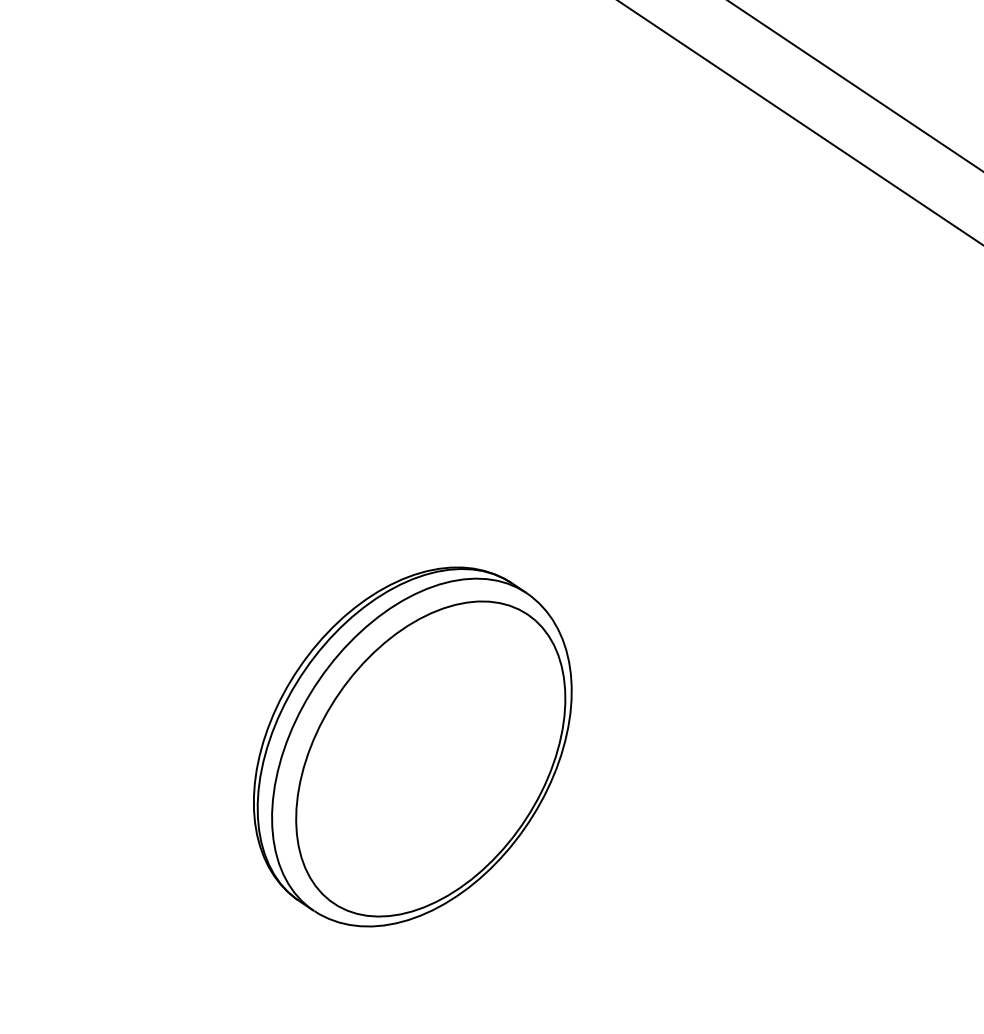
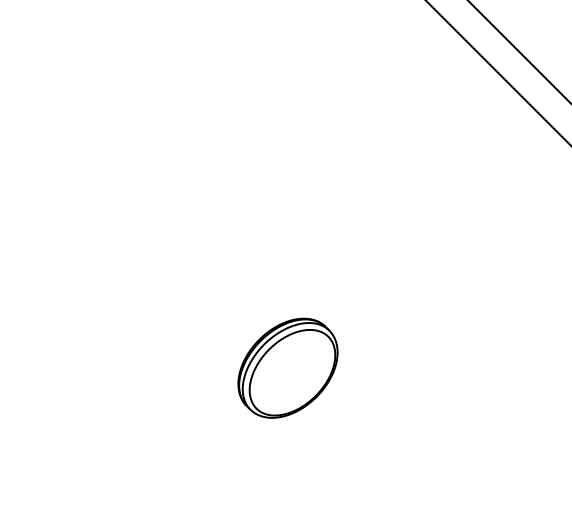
part: (411, 745) -> (287, 367), size x0.6

